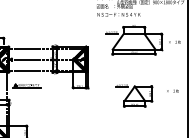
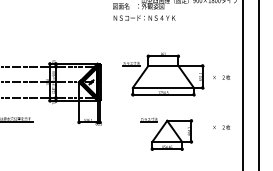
part: (142, 40) -> (175, 75), moved

